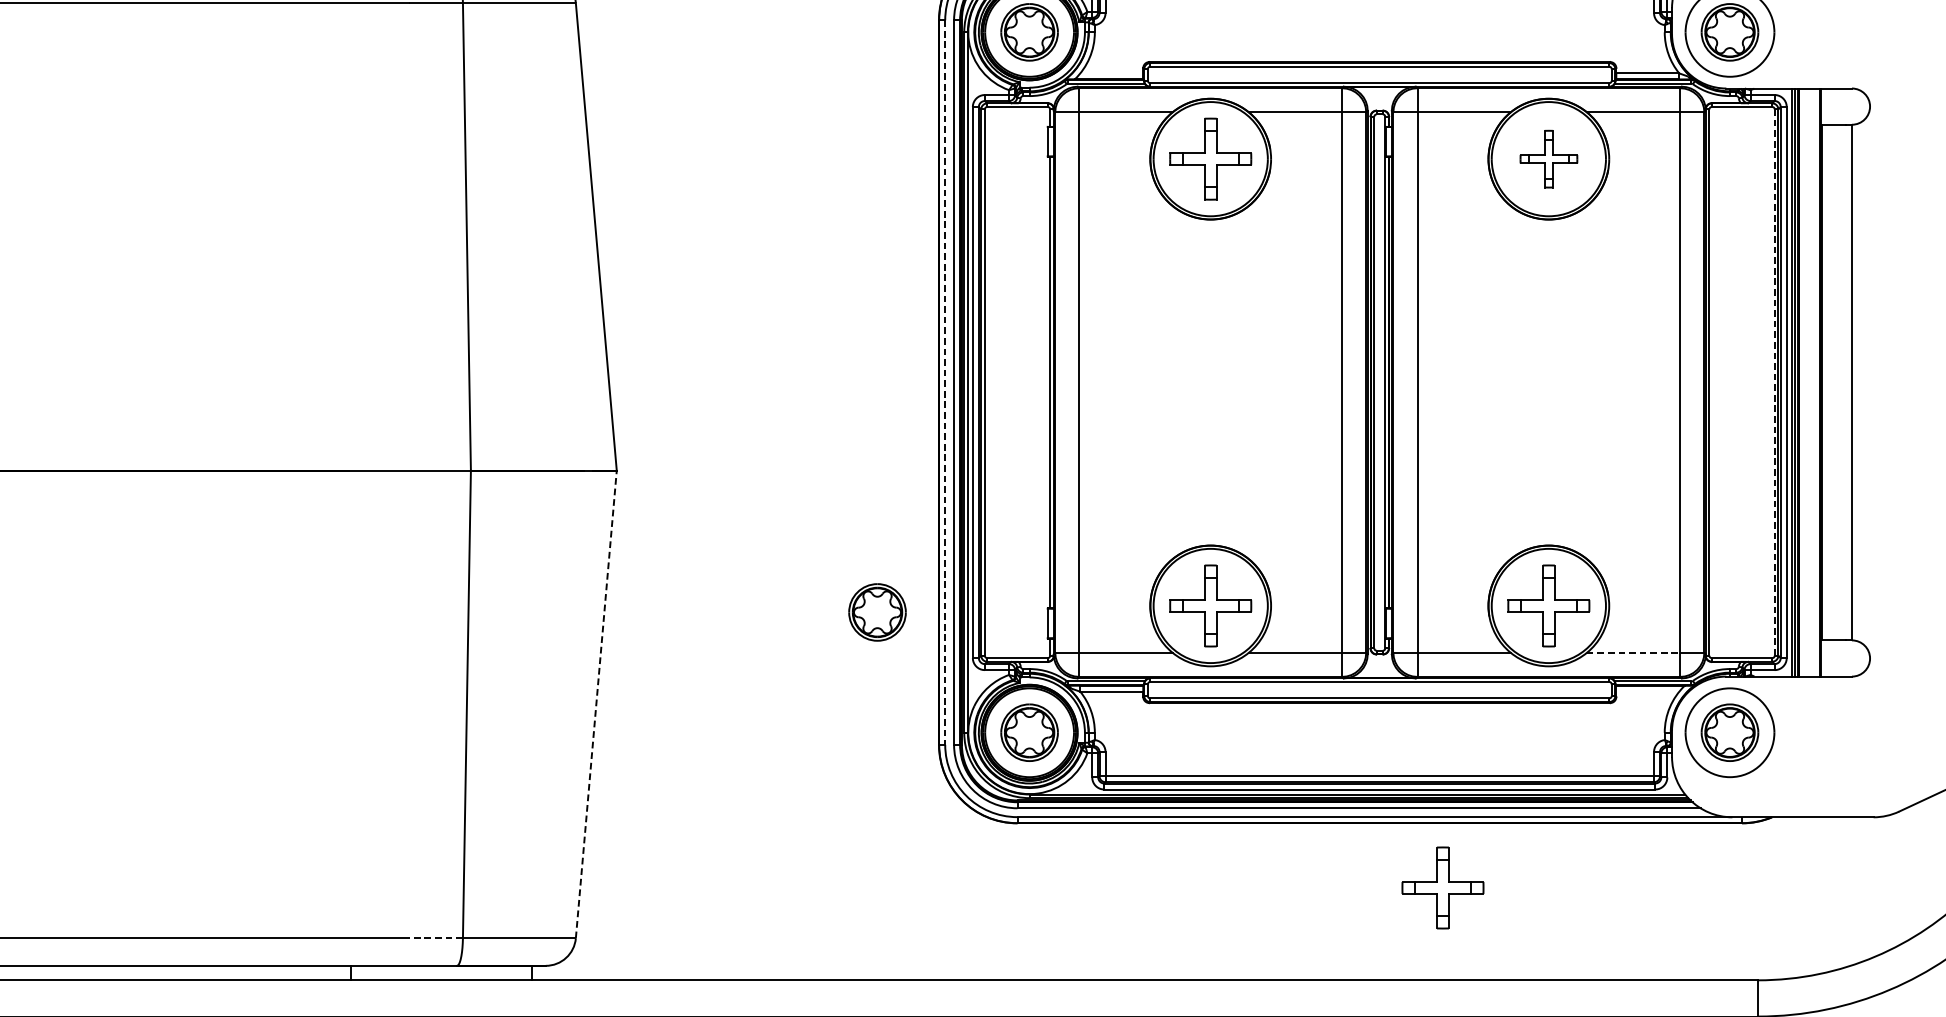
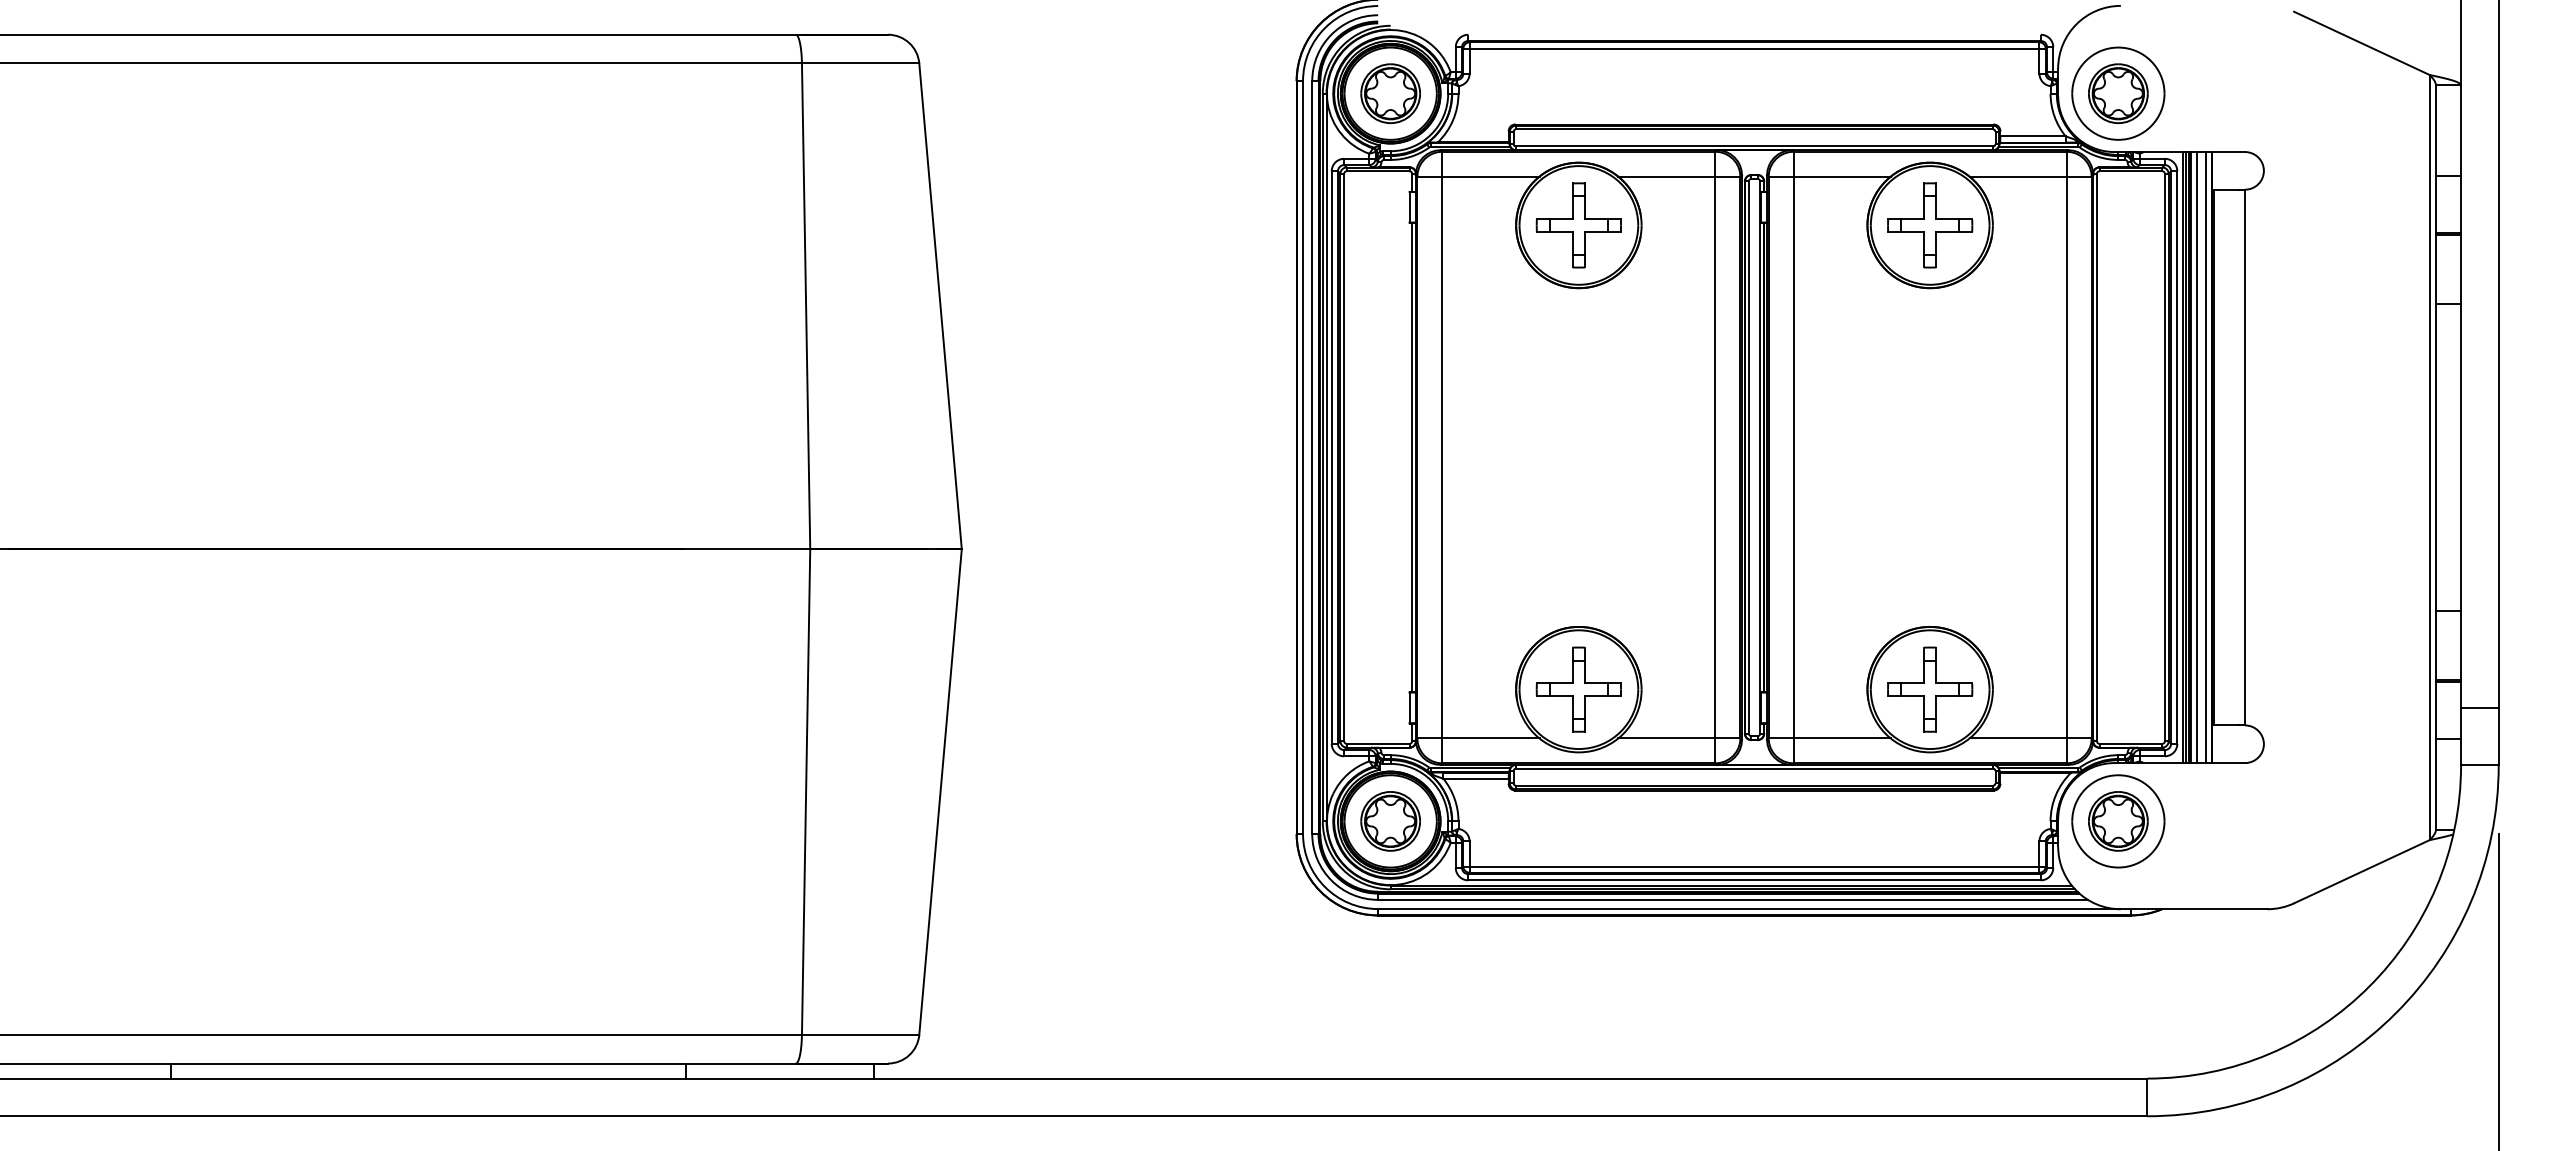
part: (1549, 159) -> (1930, 225), size x1.43
line: (1774, 382) -> (2164, 457), dashed -> solid
line: (1805, 382) -> (2196, 457), added
line: (1814, 382) -> (2206, 457), added
line: (945, 383) -> (1303, 458), dashed -> solid
part: (877, 612) -> (1232, 696), removed
line: (1633, 652) -> (2018, 738), dashed -> solid
line: (596, 704) -> (940, 792), dashed -> solid
part: (1443, 887) -> (1820, 982), removed
line: (436, 937) -> (774, 1034), dashed -> solid

